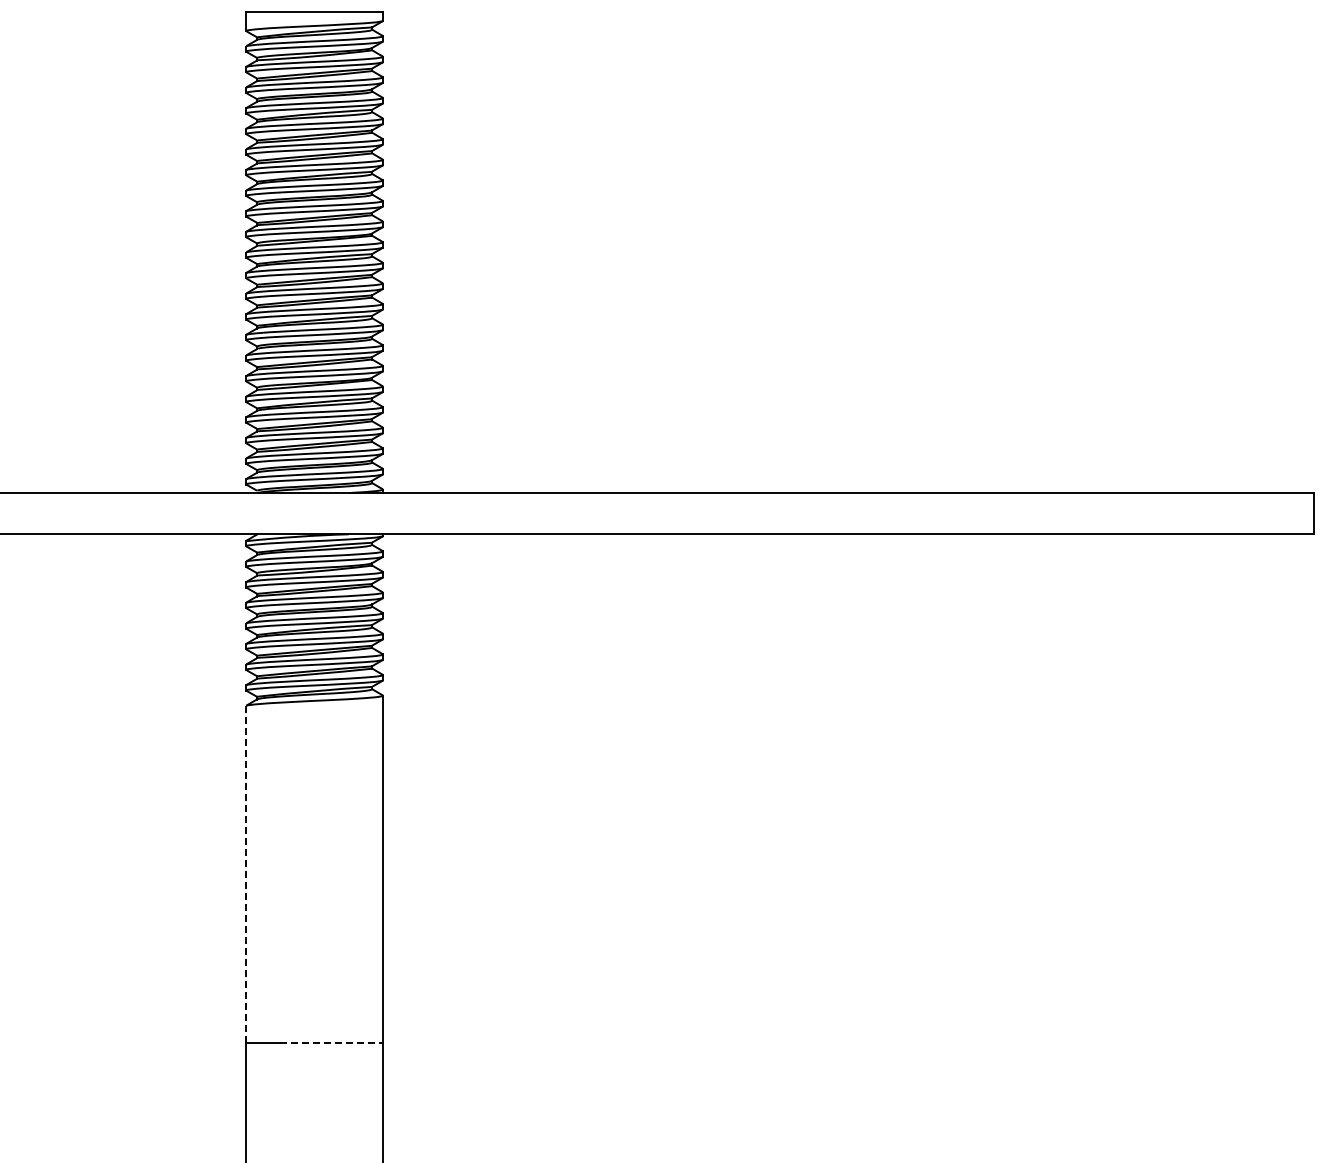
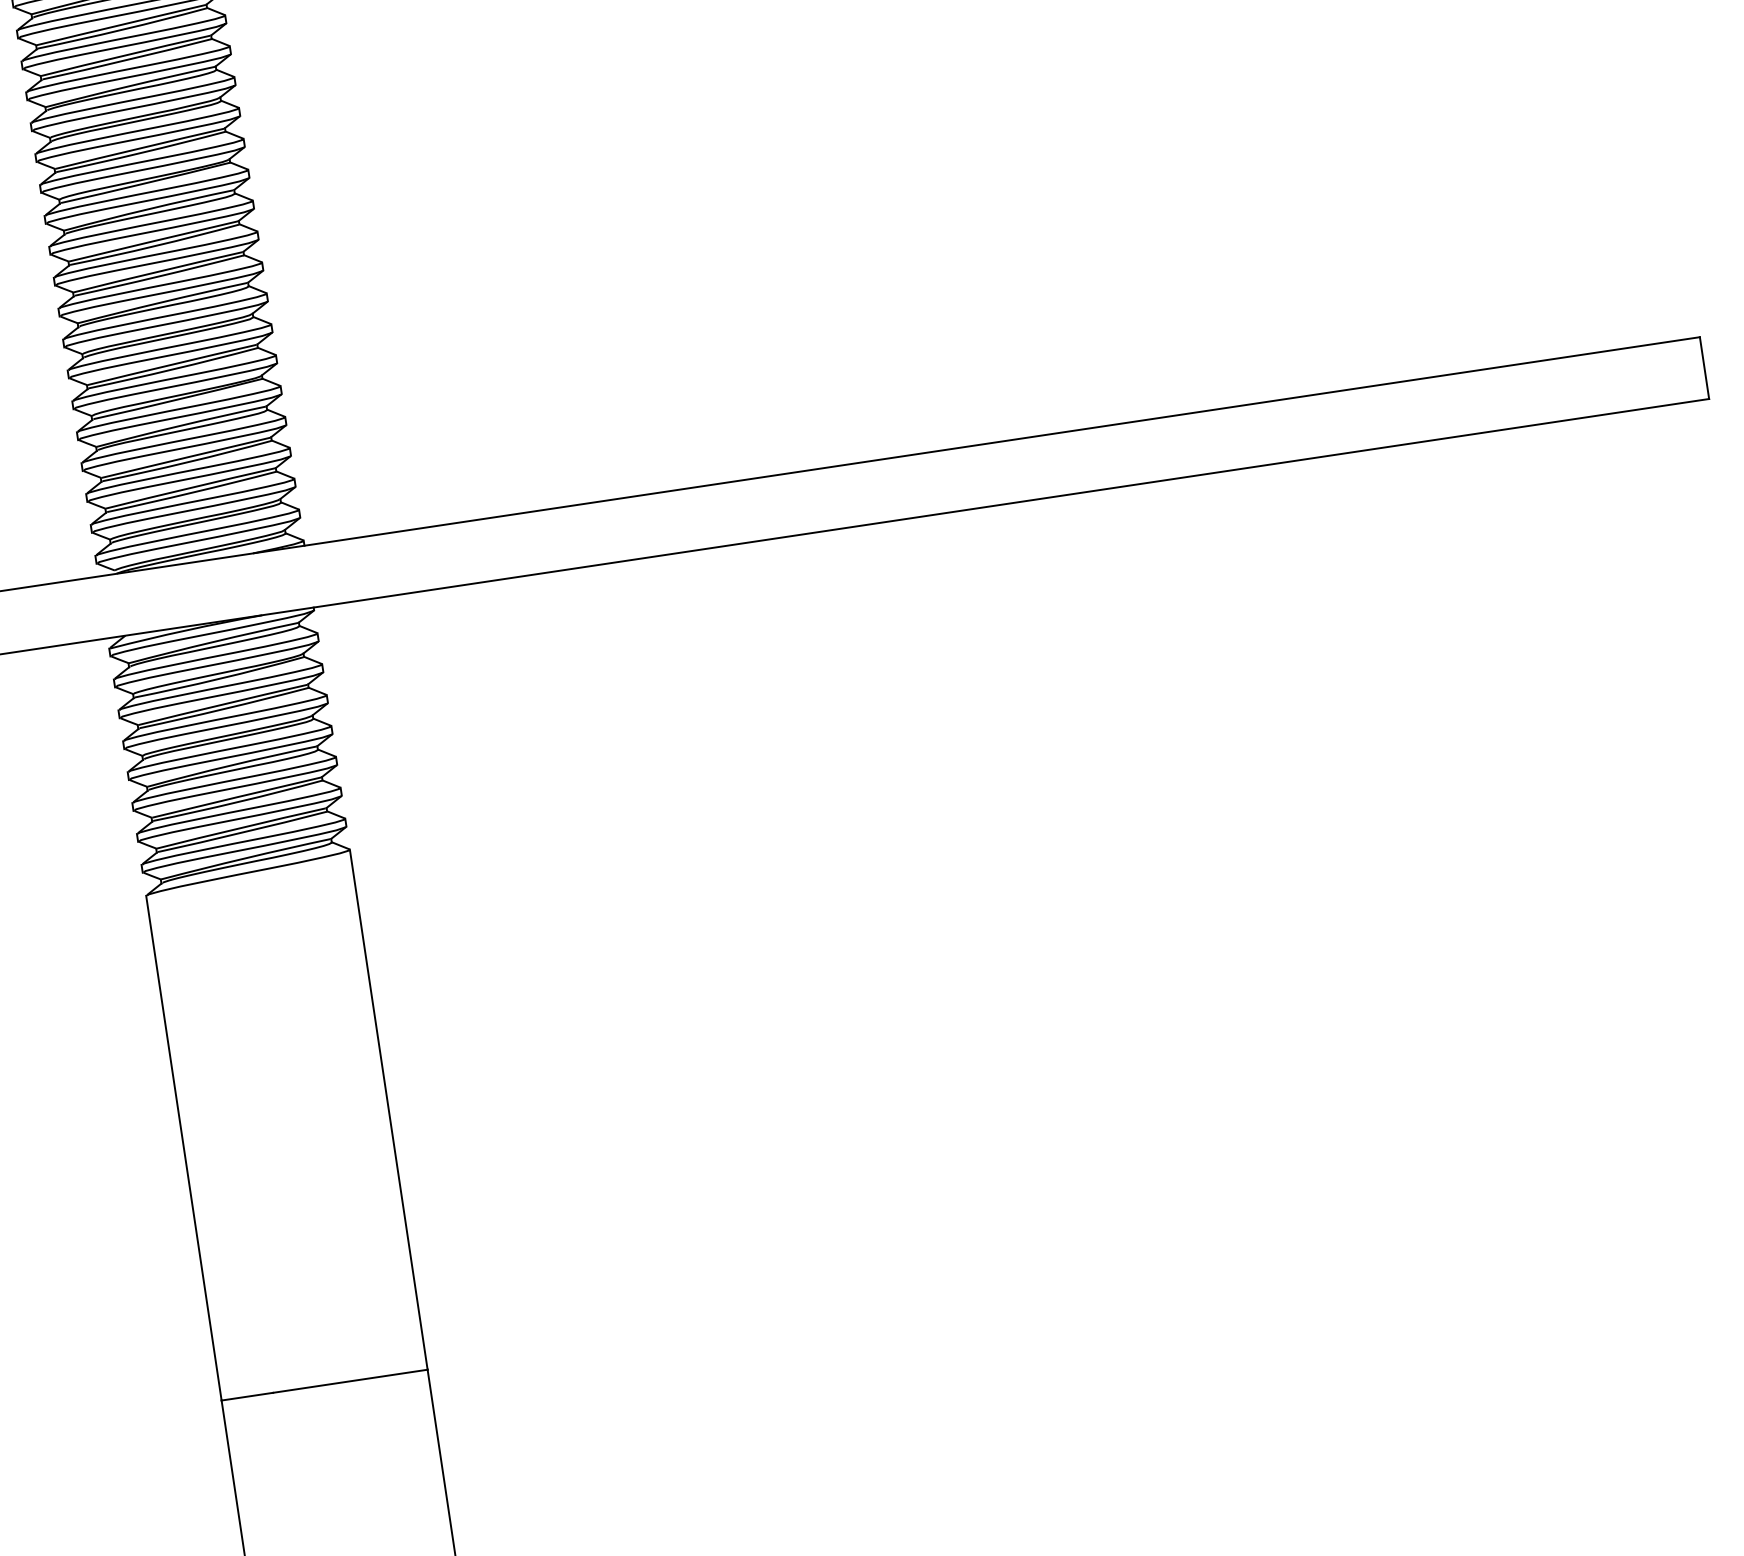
line: (245, 874) -> (183, 1148), dashed -> solid
line: (331, 1042) -> (350, 1381), dashed -> solid

